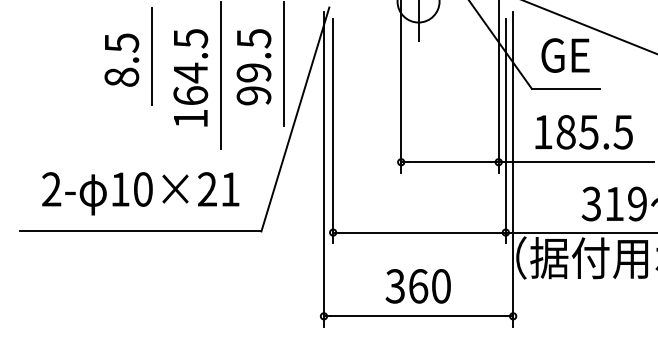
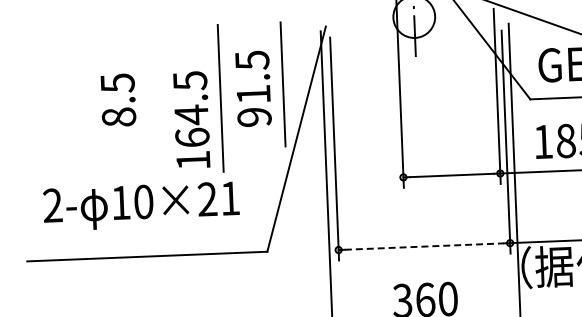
line: (151, 55) -> (151, 81), removed
text: (121, 59) -> (118, 99), moved
text: (253, 72) -> (253, 94), 99.5 -> 91.5
text: (190, 77) -> (191, 119), moved
text: (140, 193) -> (141, 206), moved
line: (419, 232) -> (424, 246), solid -> dashed

